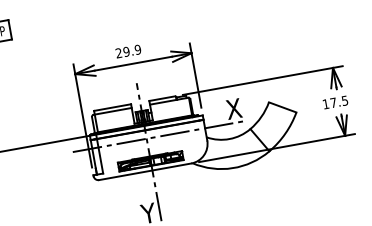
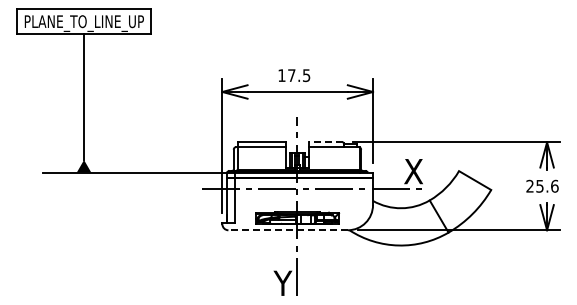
text: (128, 51) -> (294, 75), 29.9 -> 17.5
line: (162, 98) -> (326, 142), solid -> dashed
text: (335, 101) -> (542, 185), 17.5 -> 25.6
line: (145, 171) -> (288, 230), solid -> dashed

